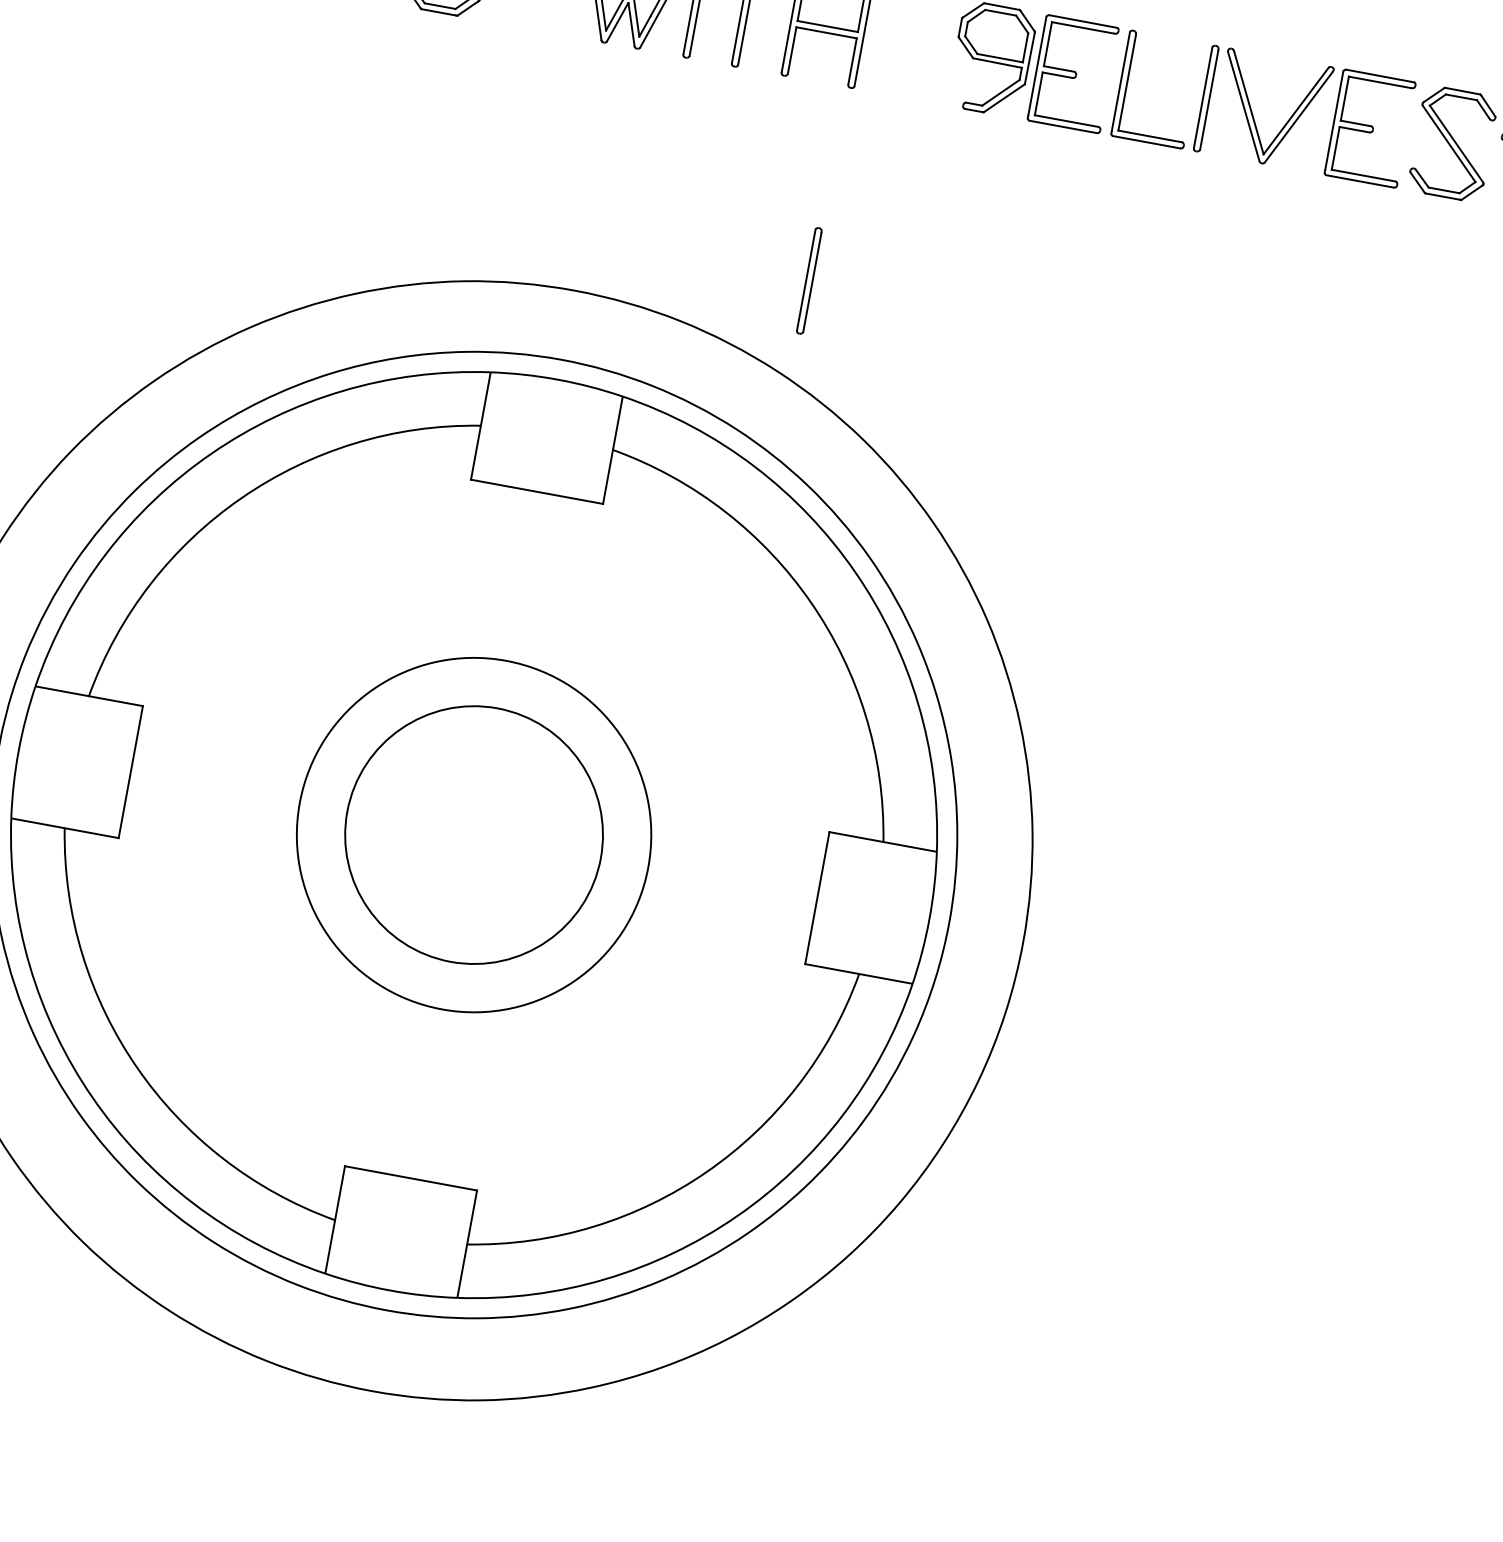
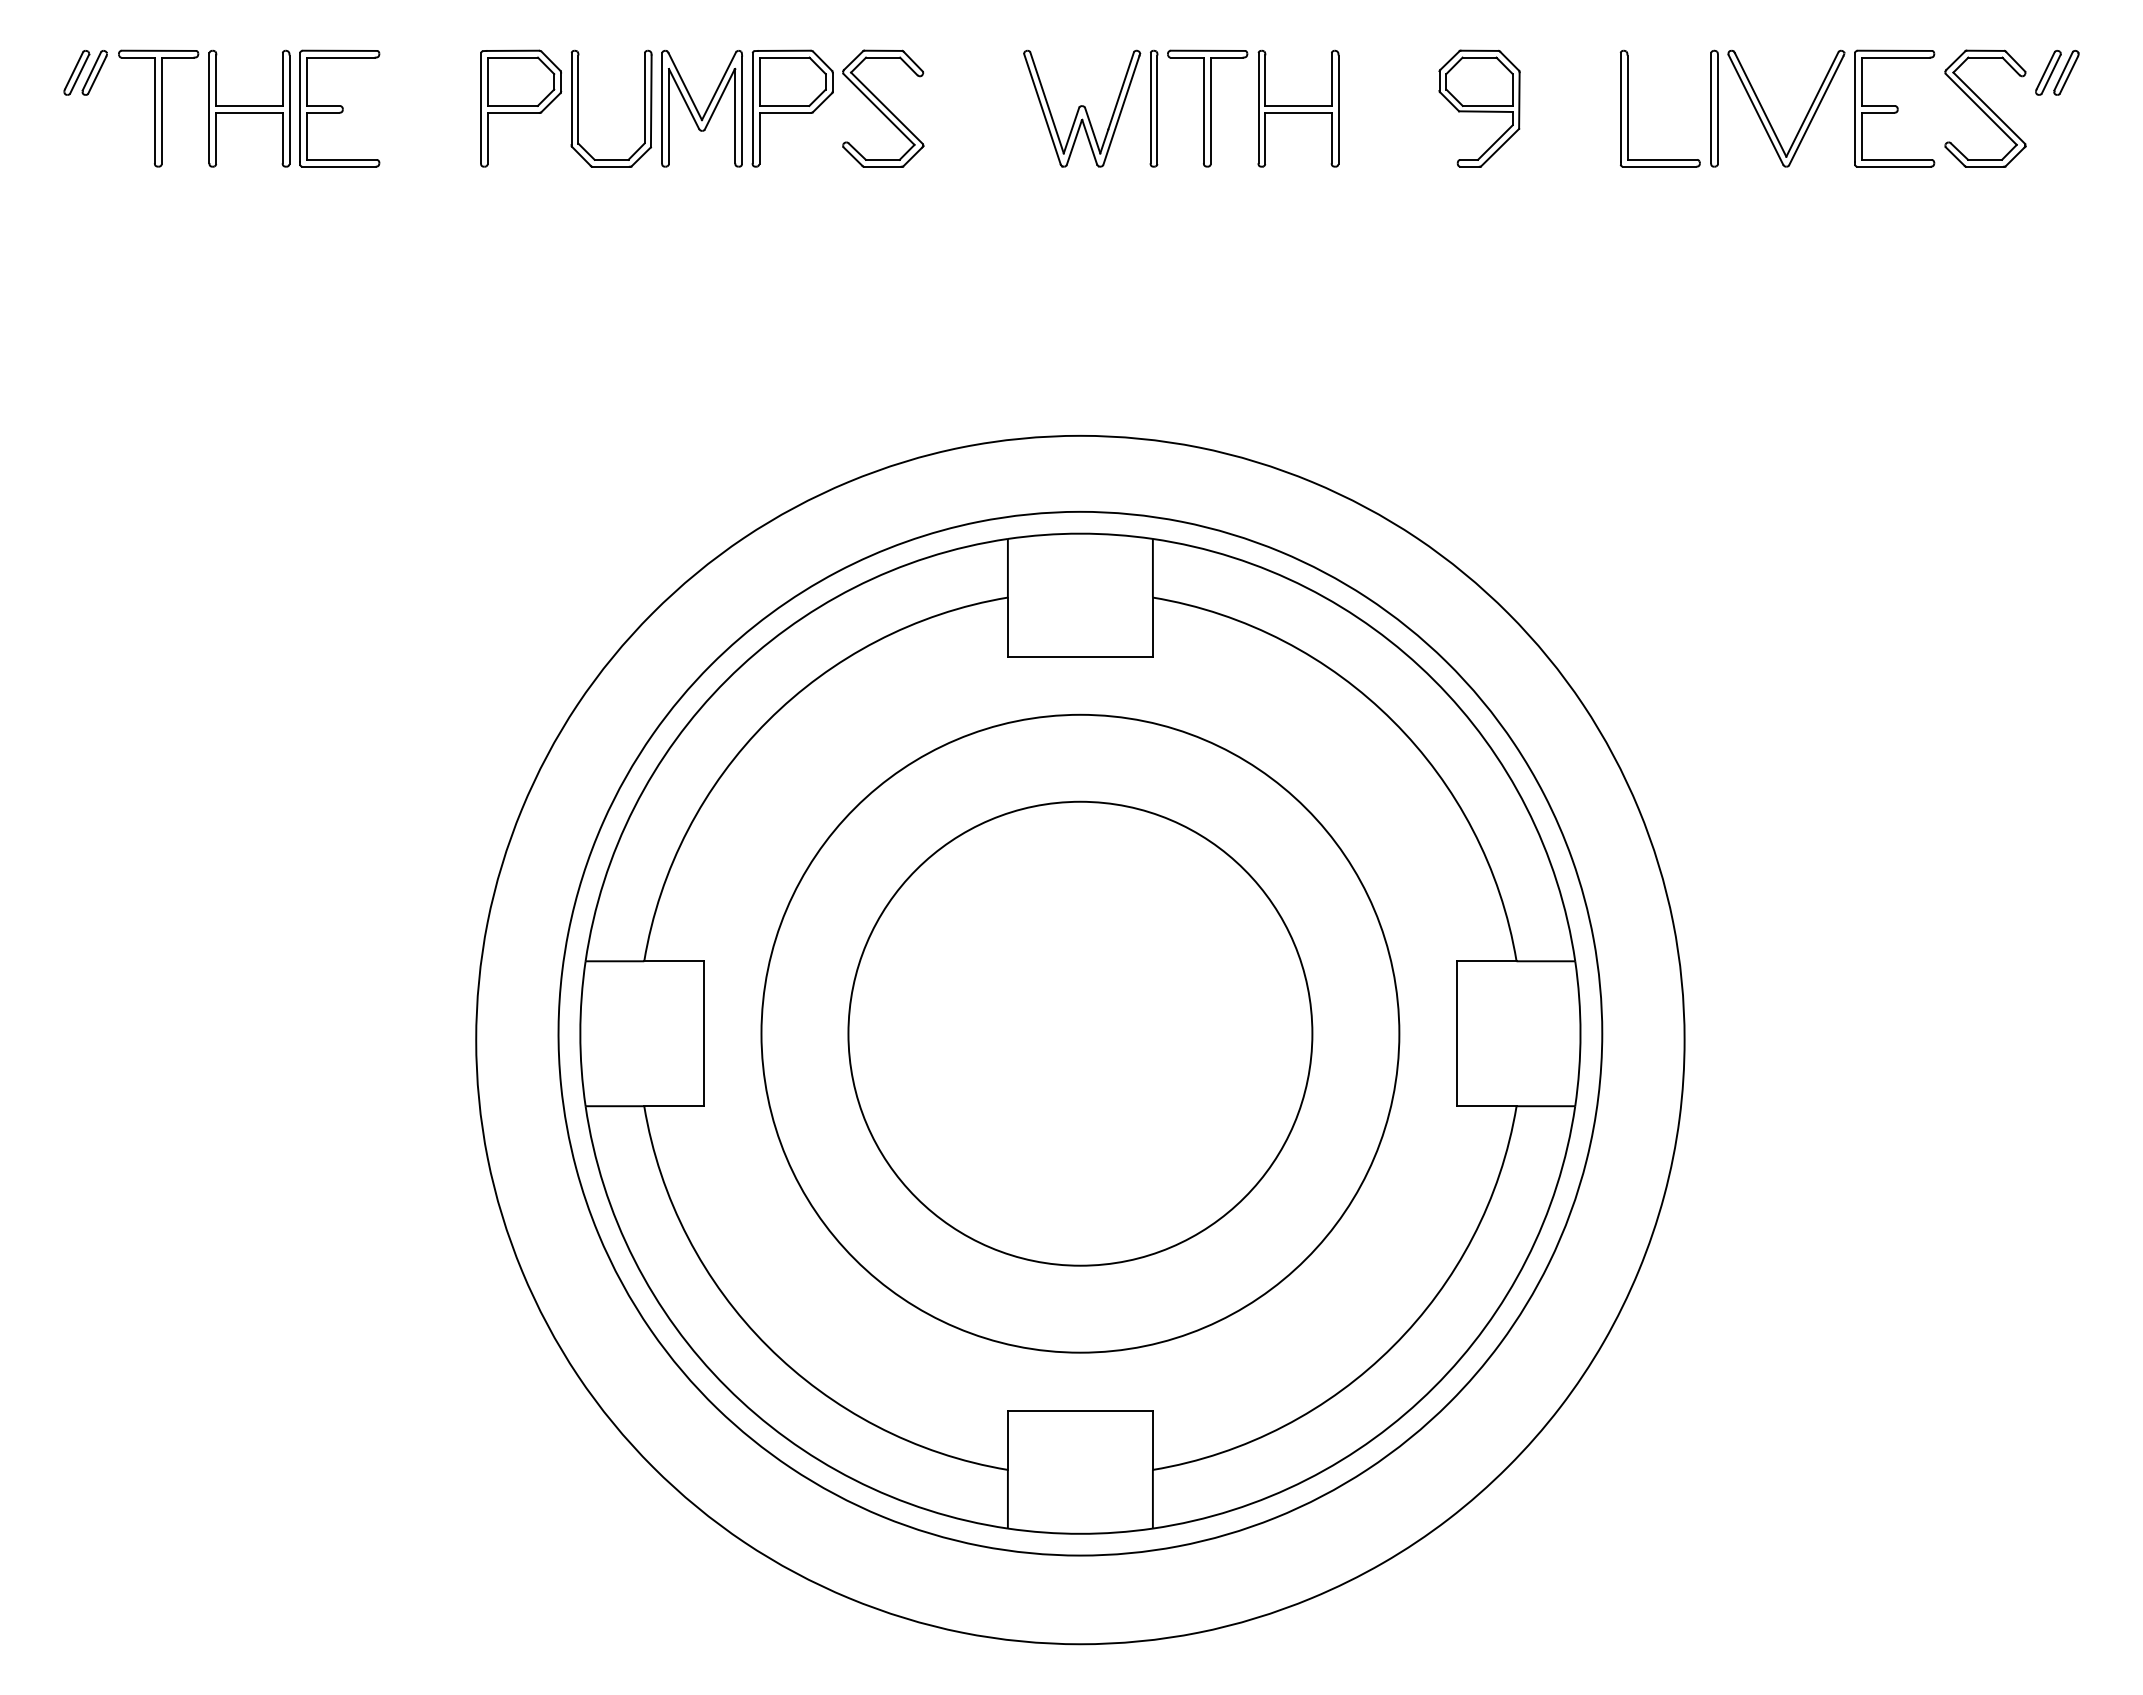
part: (1073, 73) -> (1568, 108), removed
part: (809, 280) -> (1328, 379), removed
circle: (474, 834) -> (1080, 1033), size x1.67
circle: (474, 834) -> (1080, 1033), size x1.67

